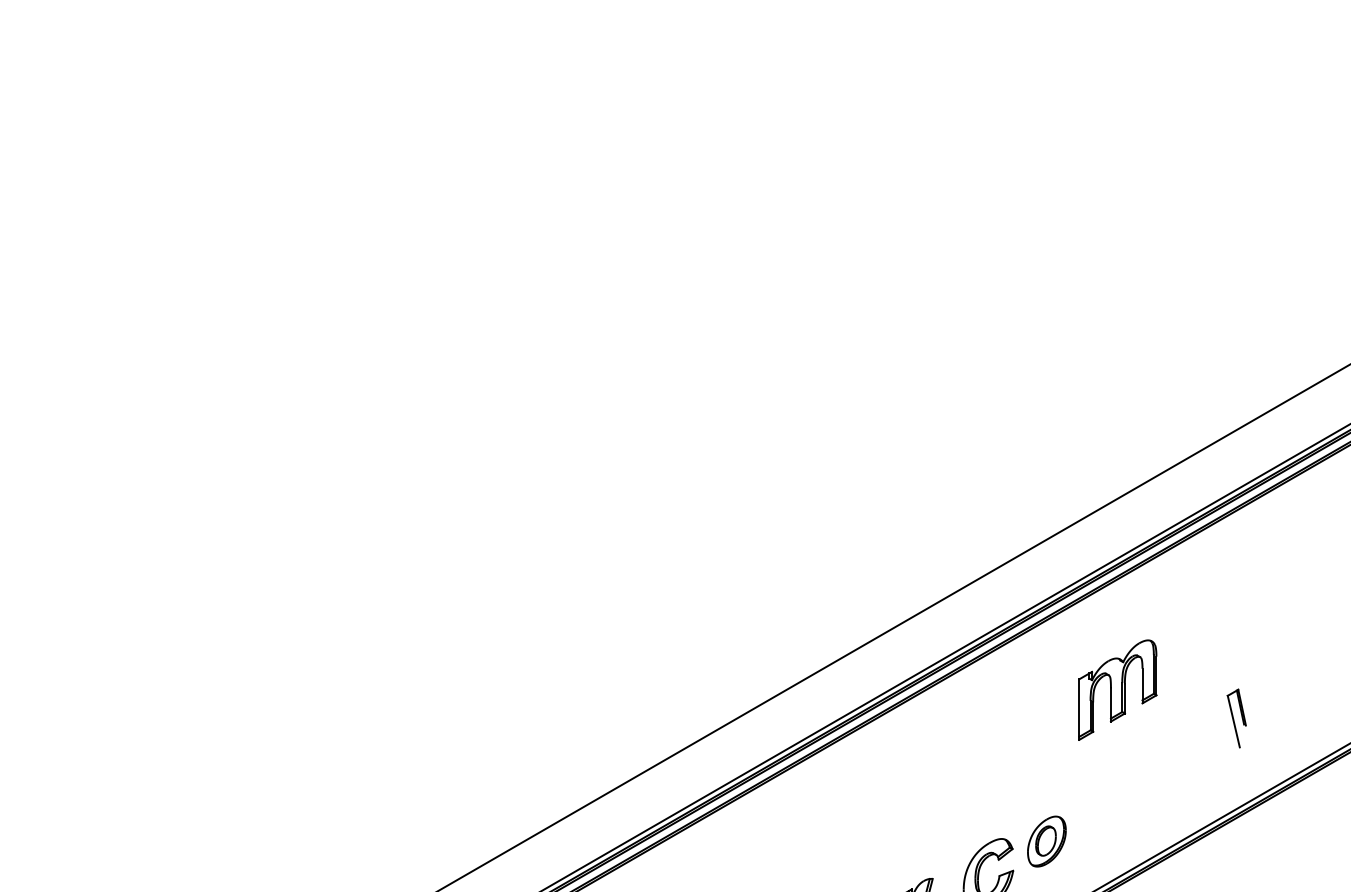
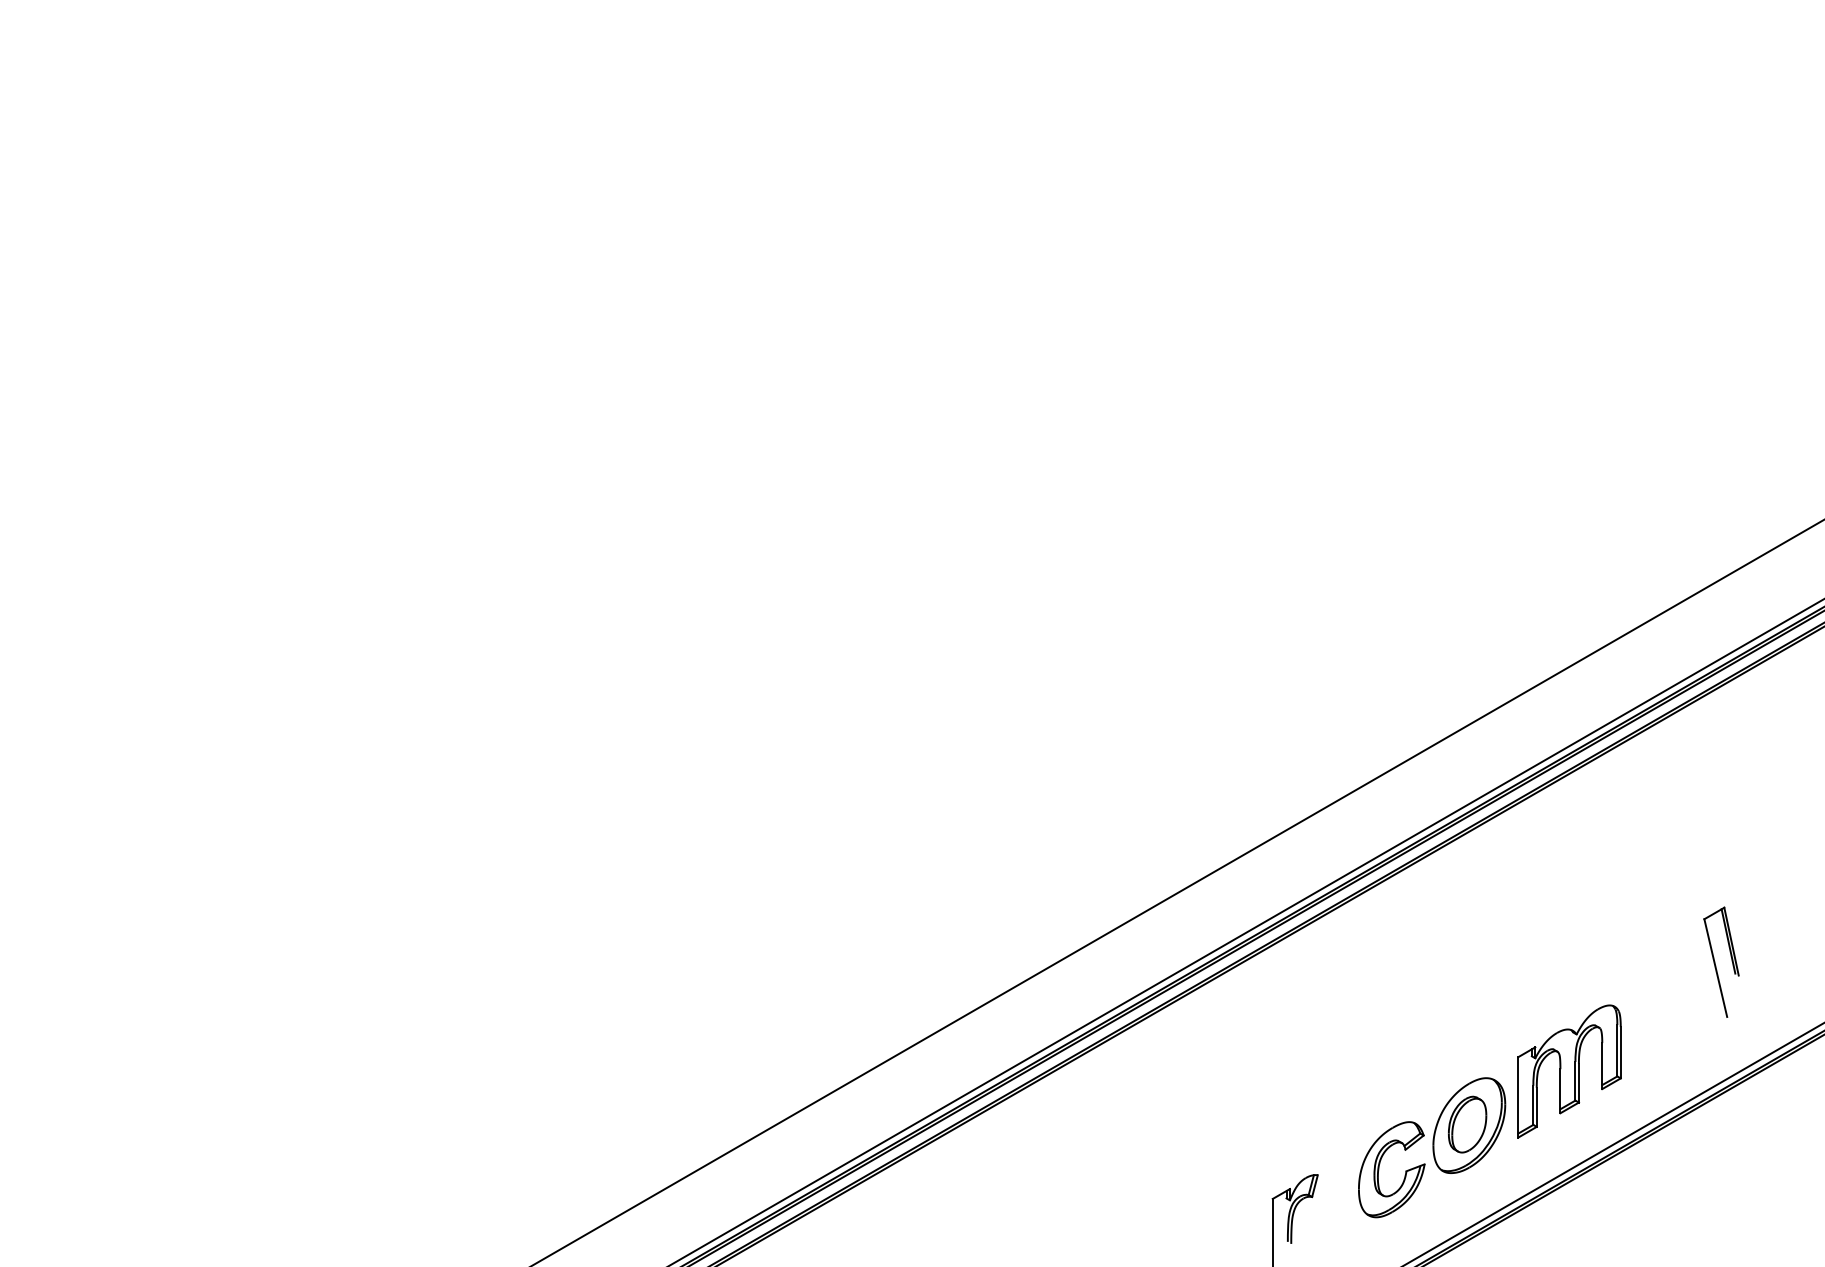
part: (1117, 690) -> (1569, 1071), moved
part: (1236, 718) -> (1721, 961), size x1.43
part: (1047, 841) -> (1469, 1125), size x1.43

